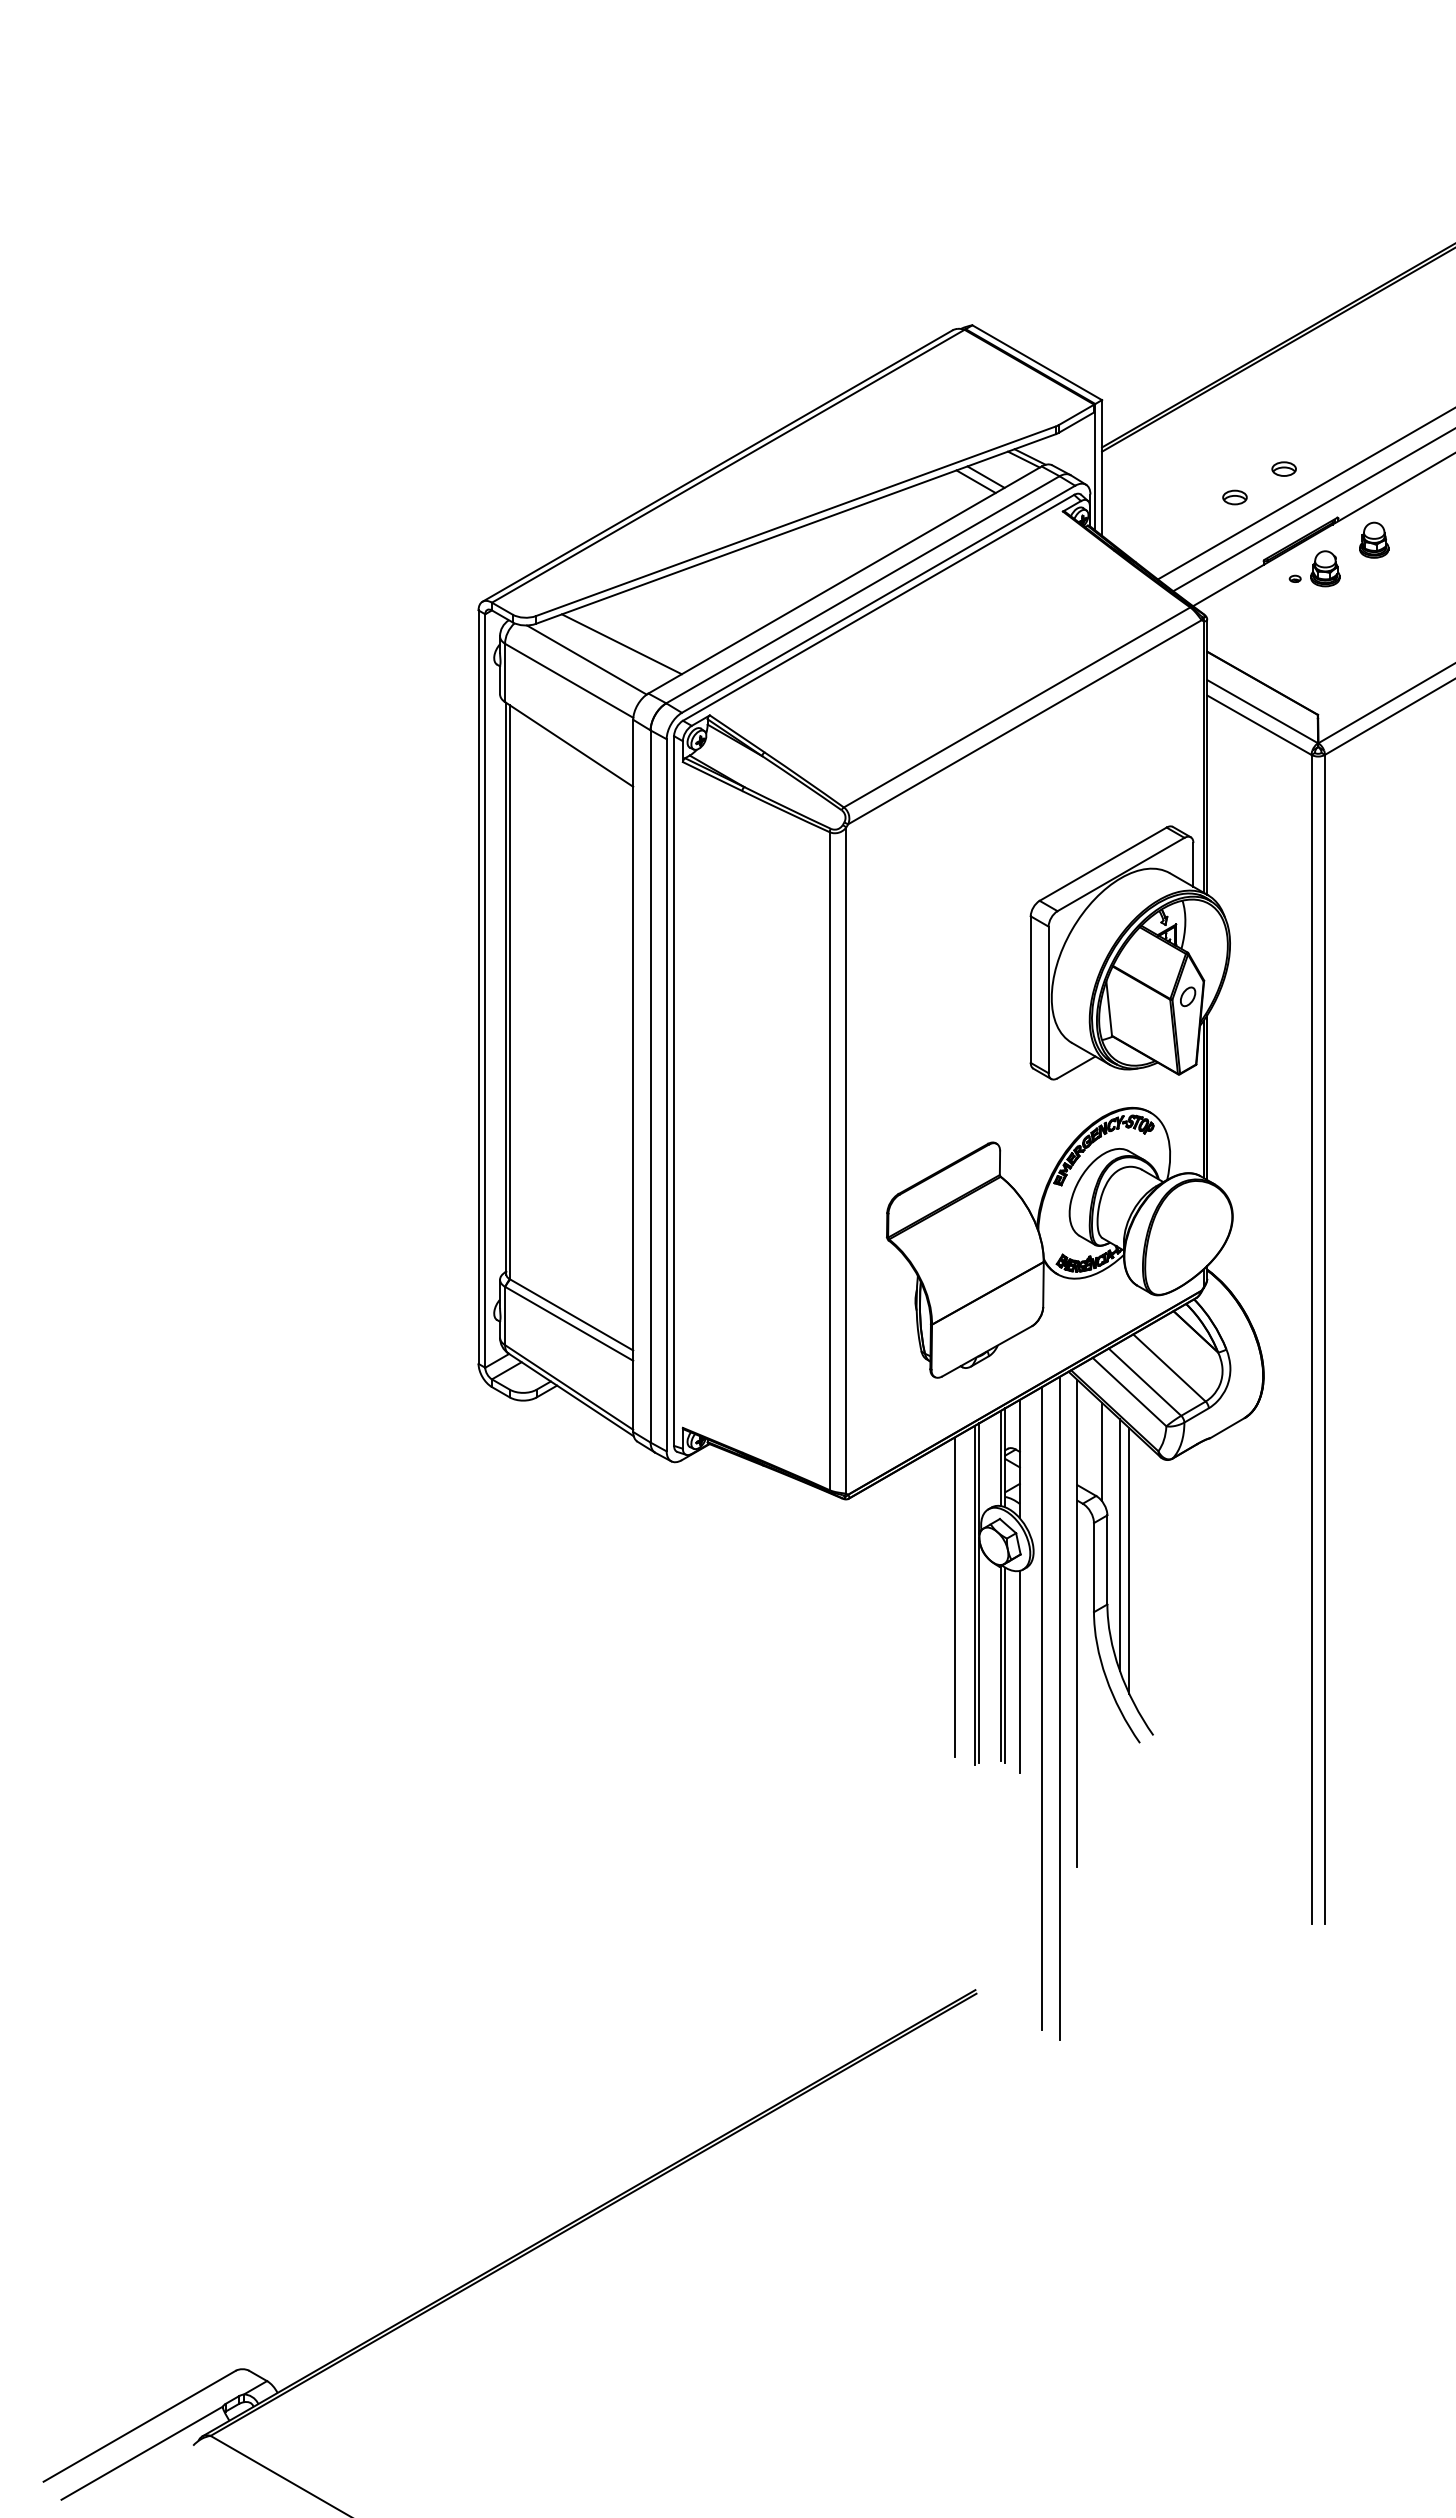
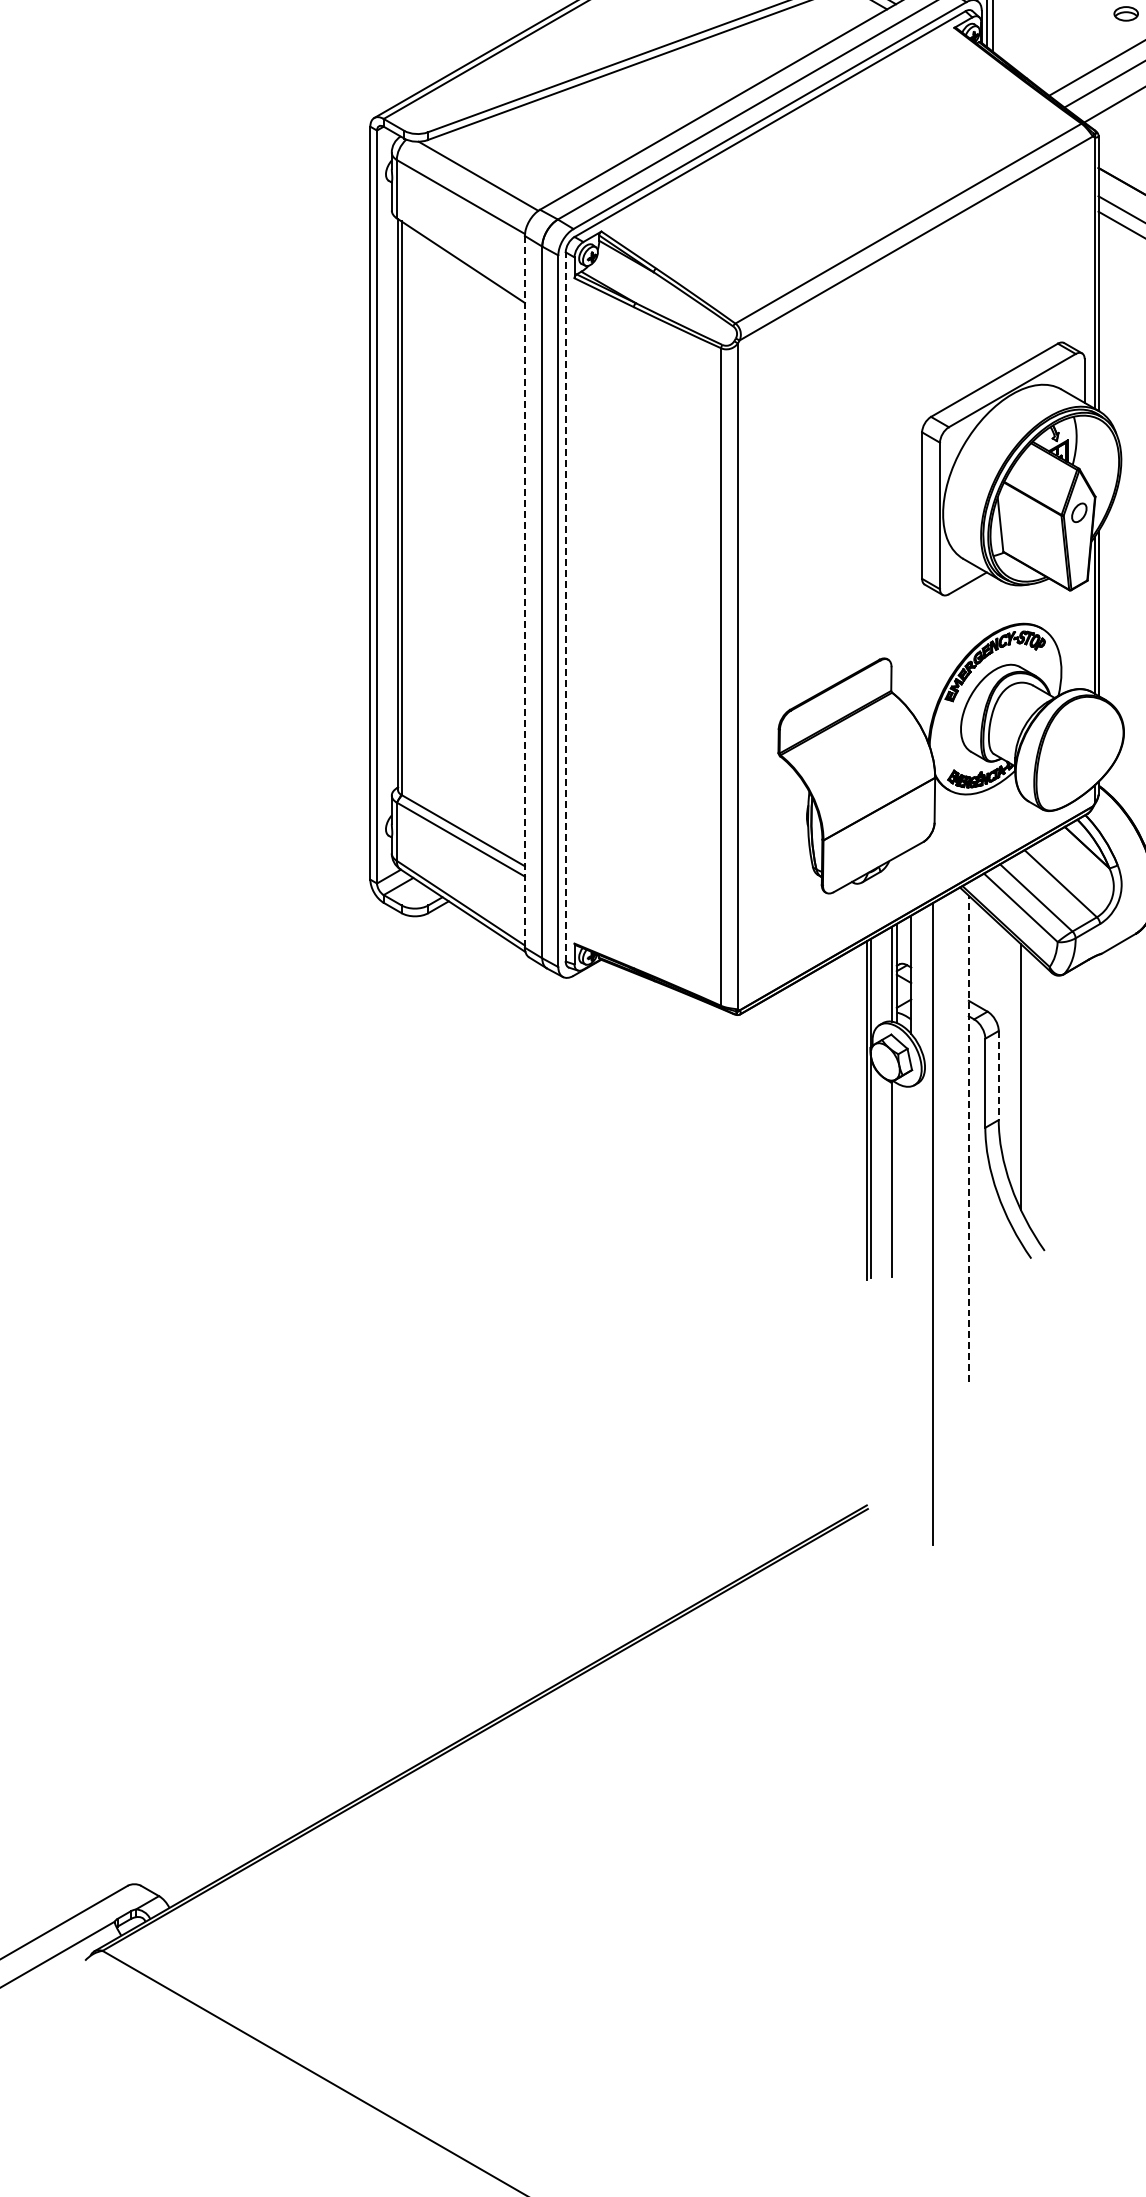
line: (621, 644) -> (513, 160), removed
line: (633, 1076) -> (525, 592), solid -> dashed
line: (674, 1091) -> (566, 607), solid -> dashed
line: (1102, 1451) -> (993, 967), removed
line: (1119, 1545) -> (1010, 1061), removed
line: (1107, 1559) -> (998, 1075), solid -> dashed
line: (954, 1597) -> (845, 1113), removed
line: (1077, 1623) -> (968, 1139), solid -> dashed
line: (1005, 1664) -> (896, 1180), removed
line: (1019, 1671) -> (910, 1187), removed
line: (1059, 1708) -> (950, 1224), removed

